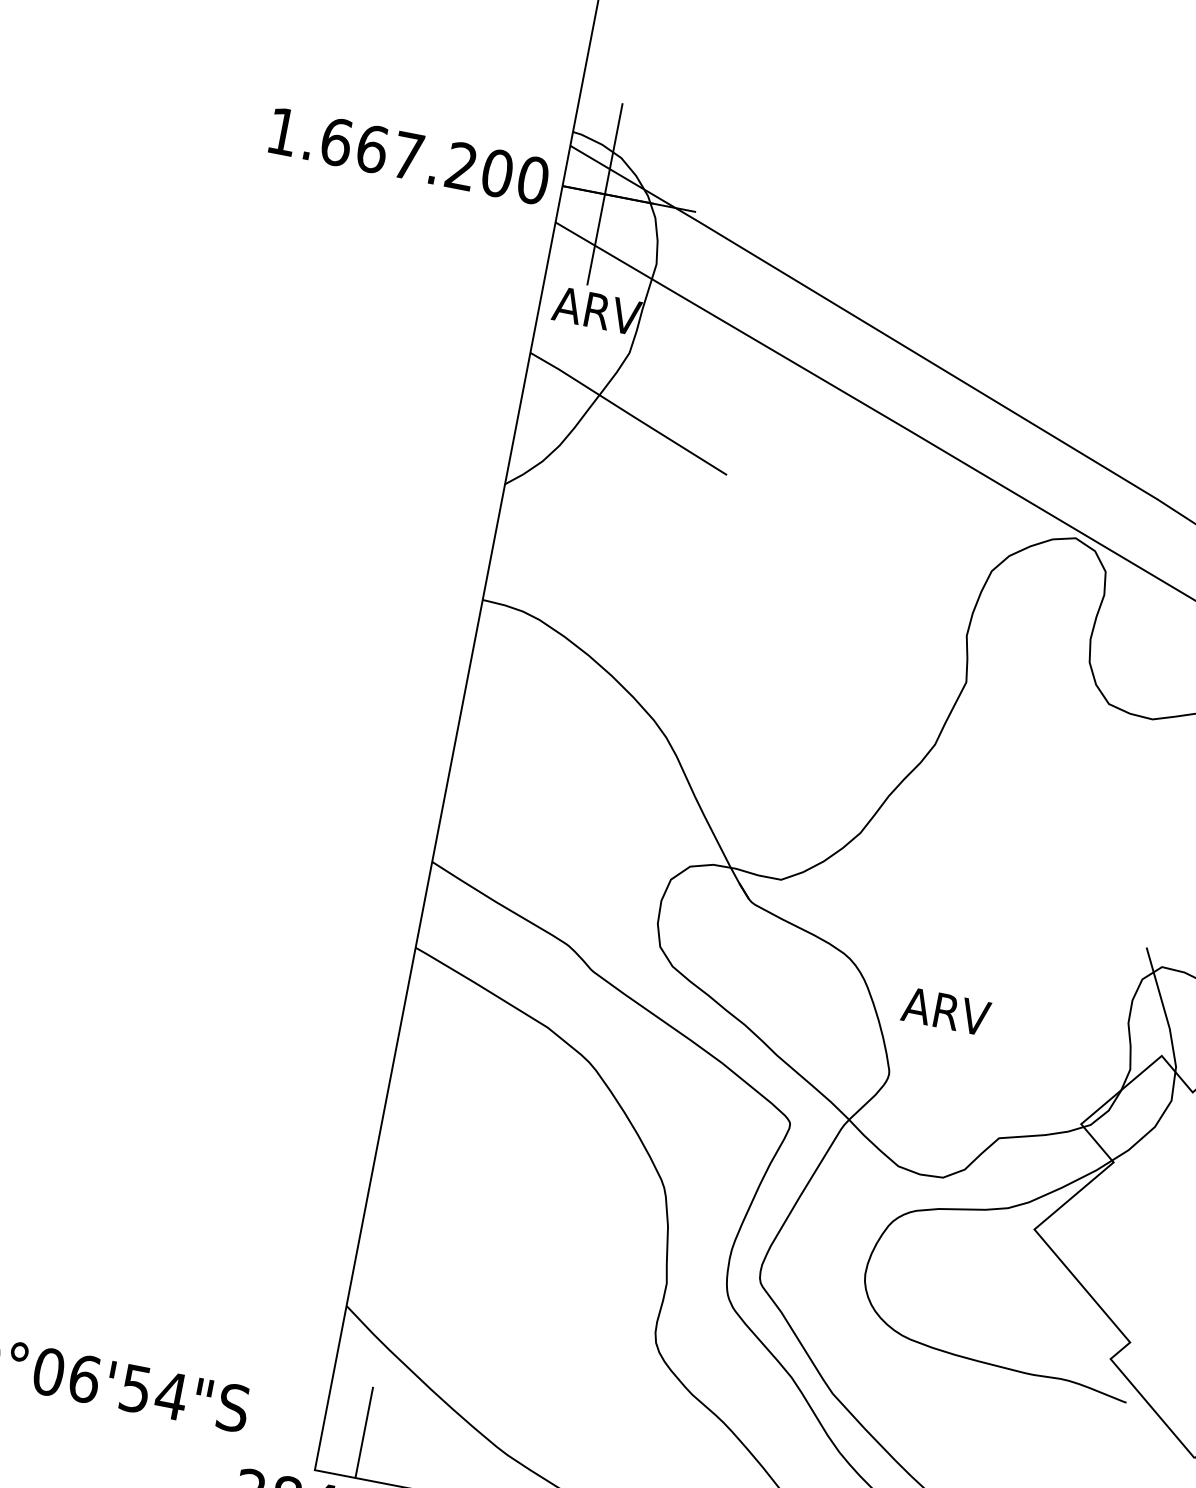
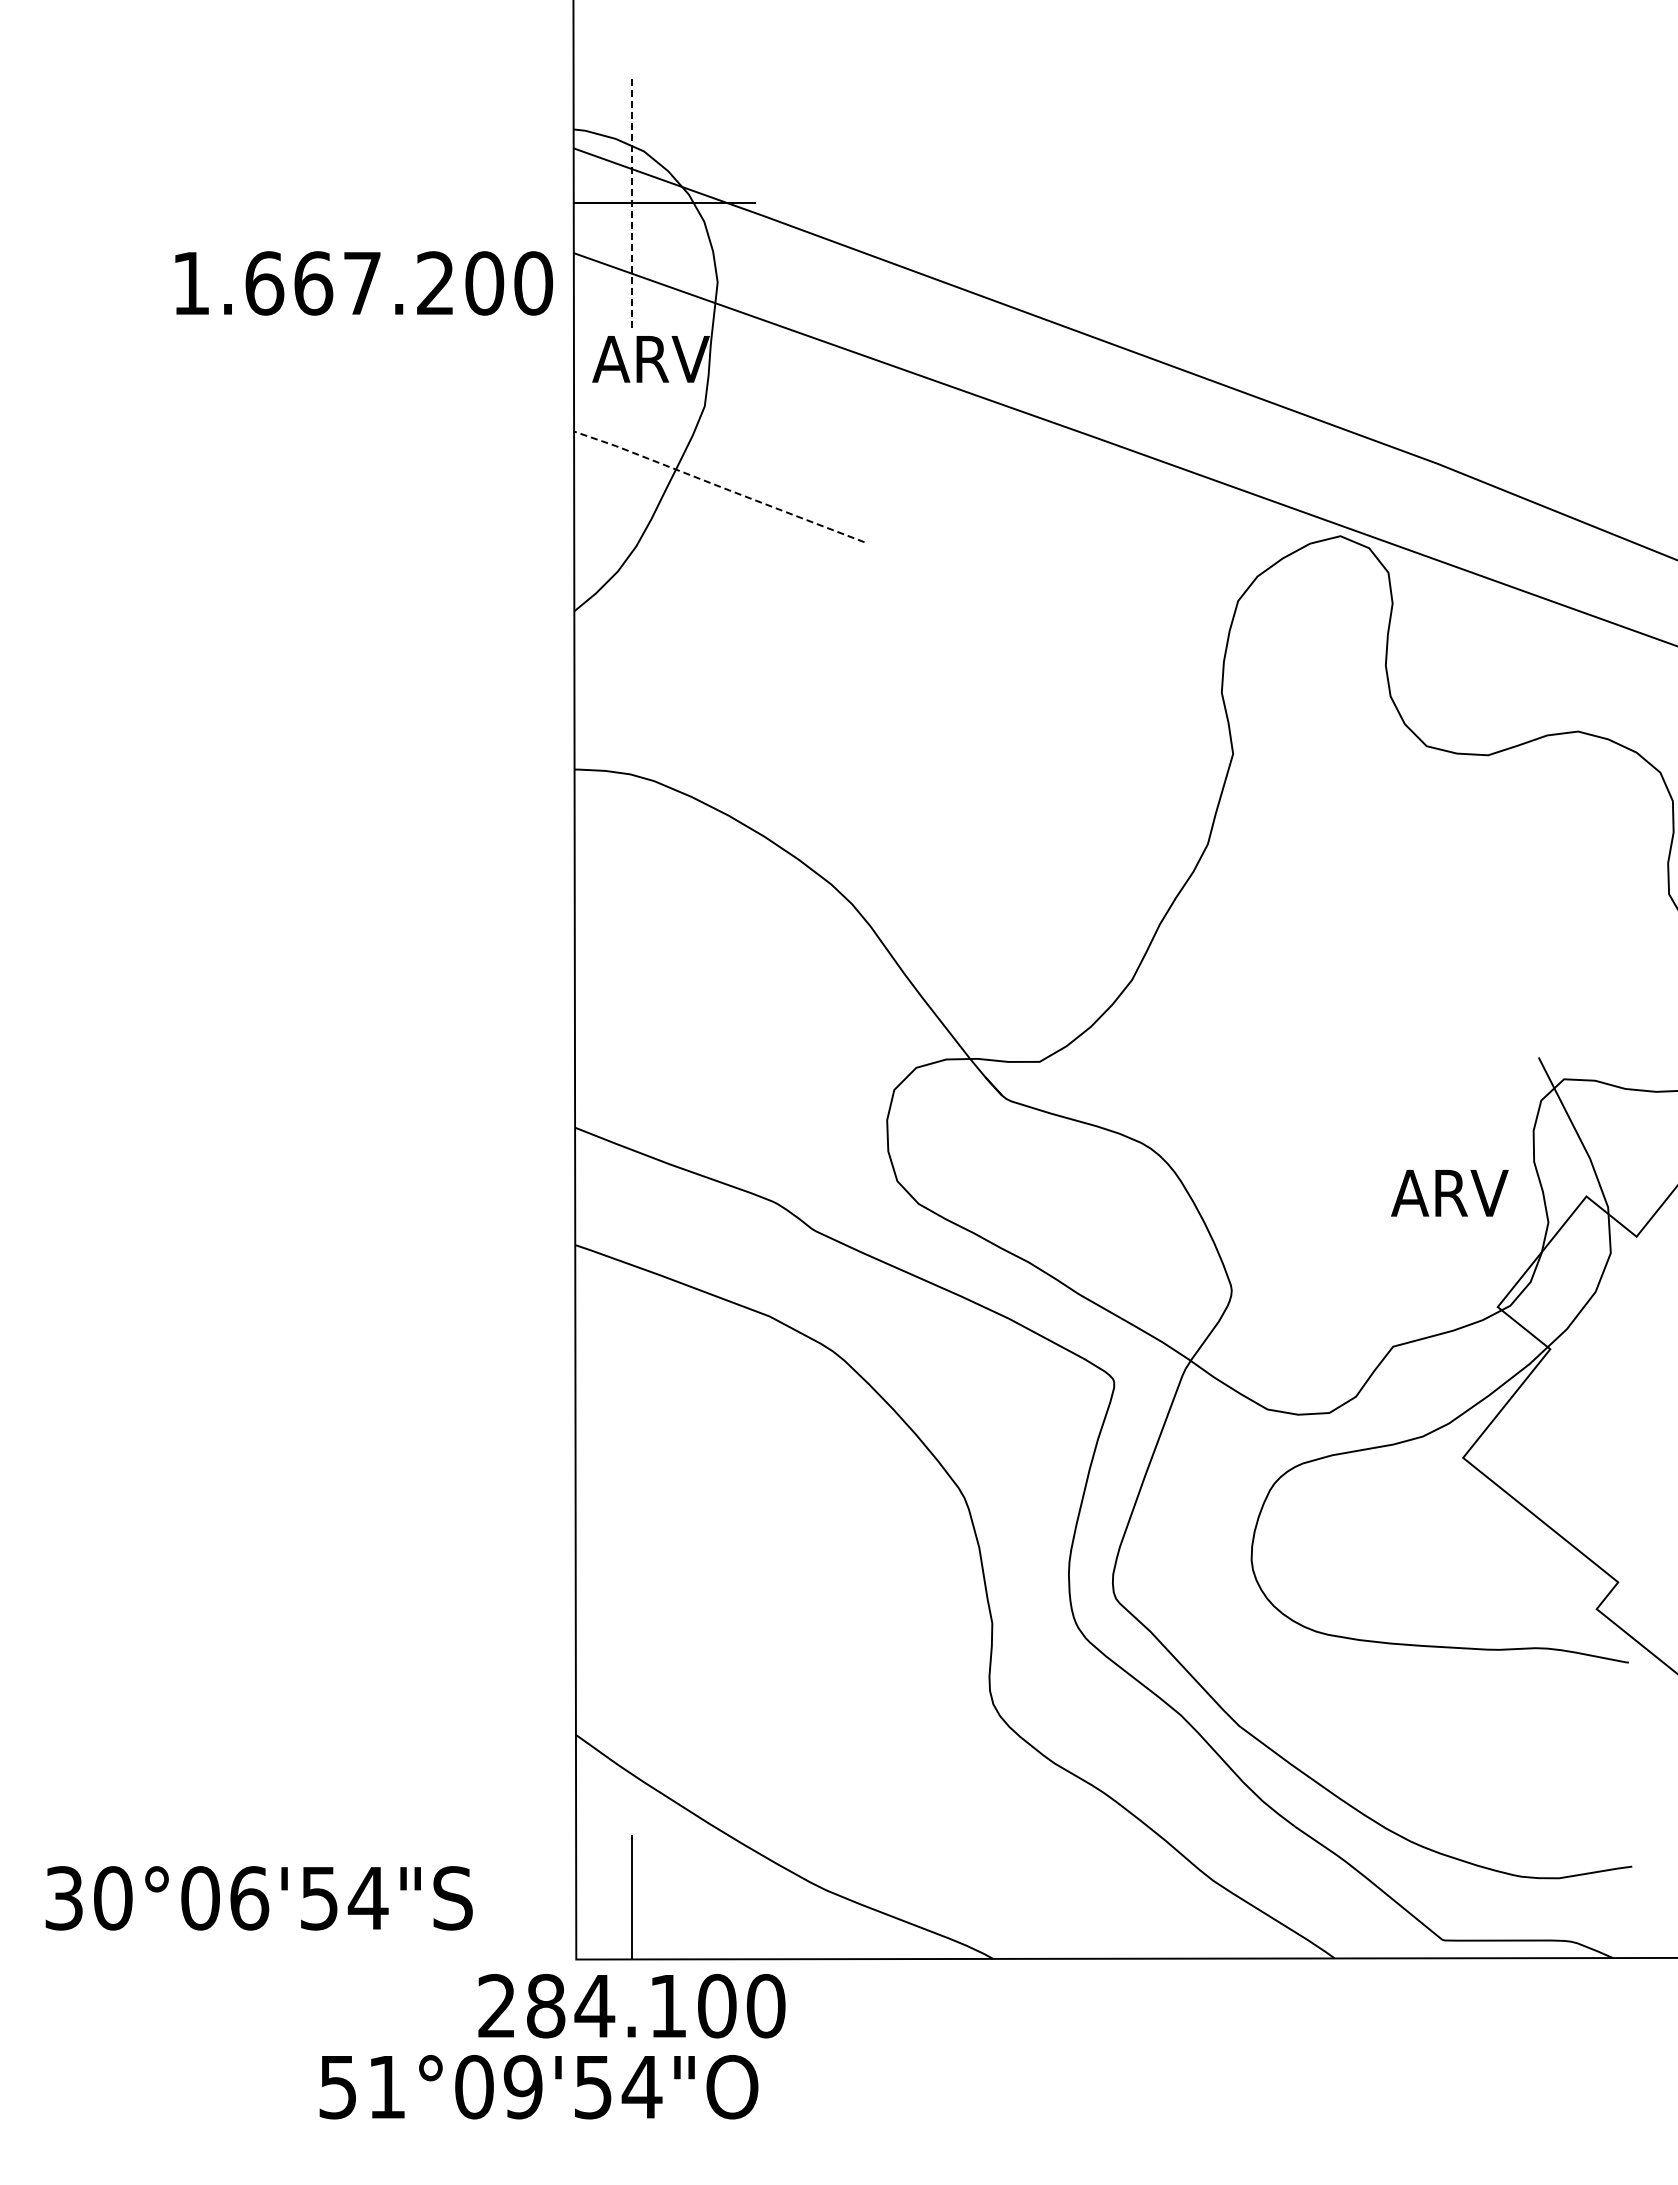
text: (408, 156) -> (363, 283), moved
line: (604, 194) -> (631, 203), solid -> dashed
line: (628, 413) -> (718, 486), solid -> dashed
text: (945, 1011) -> (1449, 1193), moved

